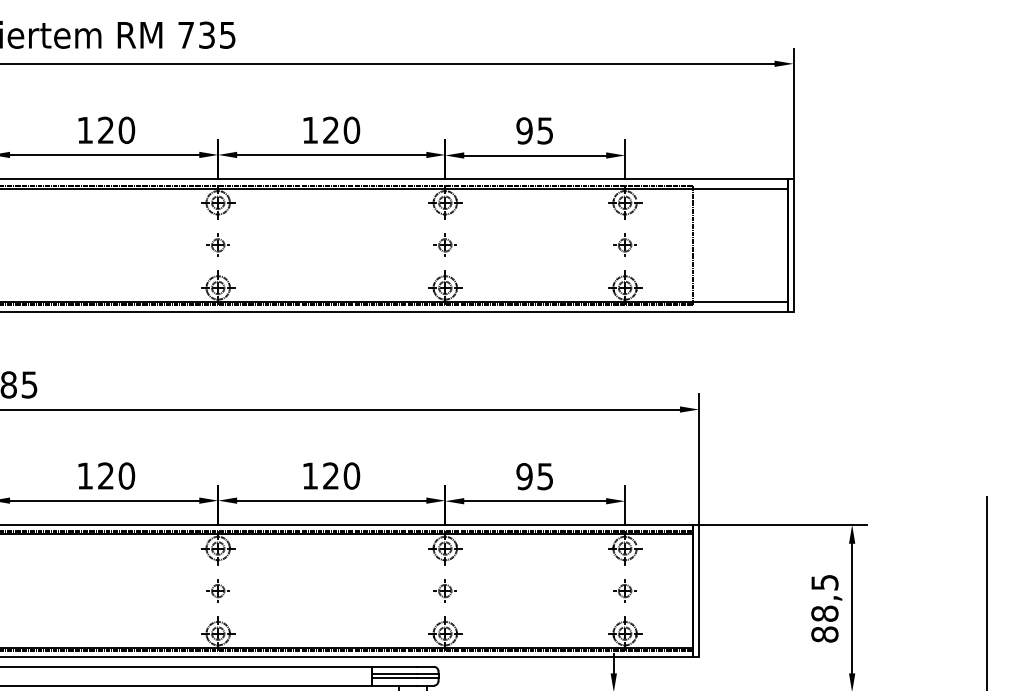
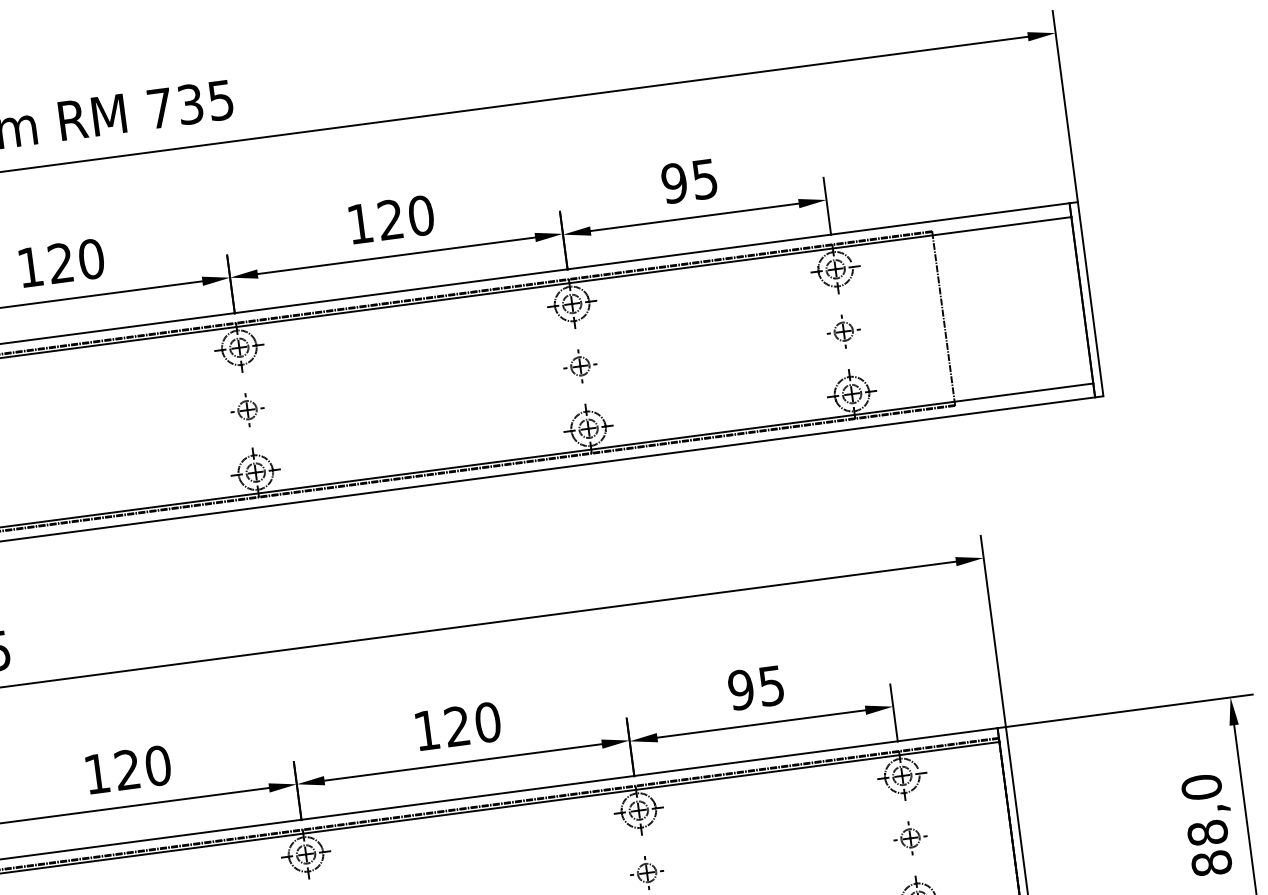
text: (824, 582) -> (1201, 787), 88,5 -> 88,0

